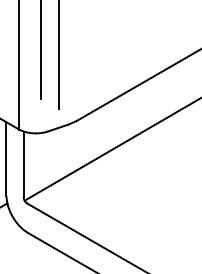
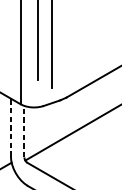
line: (6, 159) -> (10, 128), solid -> dashed
line: (23, 164) -> (24, 132), solid -> dashed

